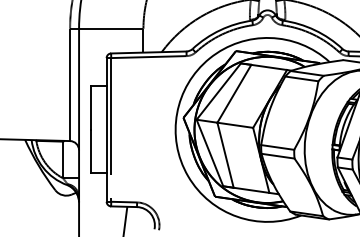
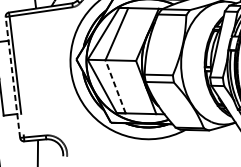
line: (106, 129) -> (12, 77), solid -> dashed
line: (225, 155) -> (115, 87), solid -> dashed

